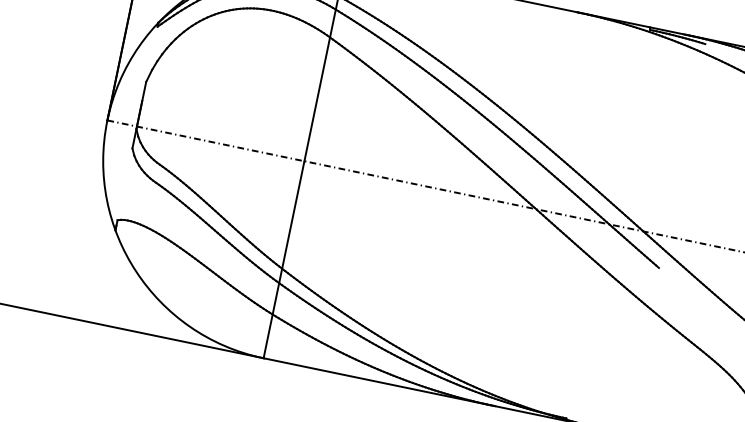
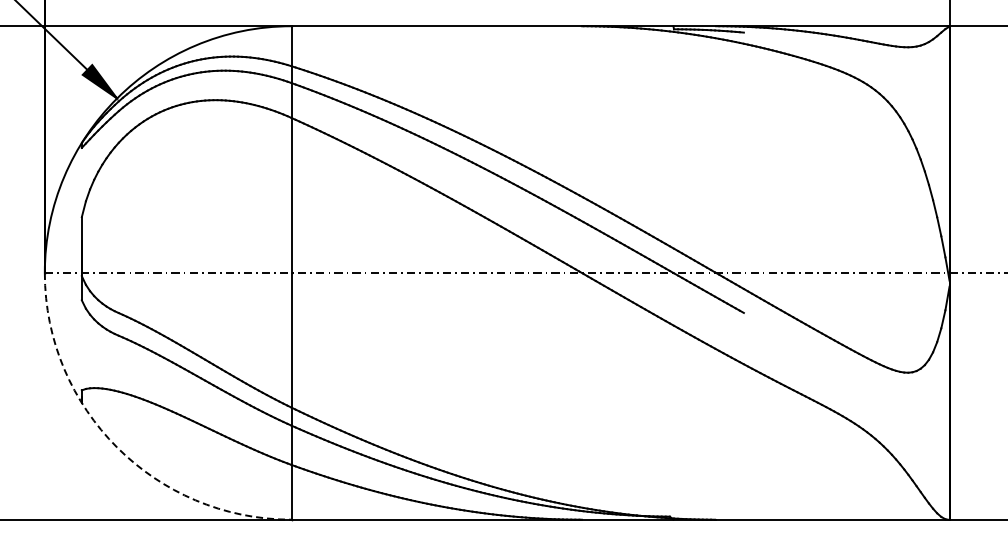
arc: (136, 271) -> (117, 447), solid -> dashed

